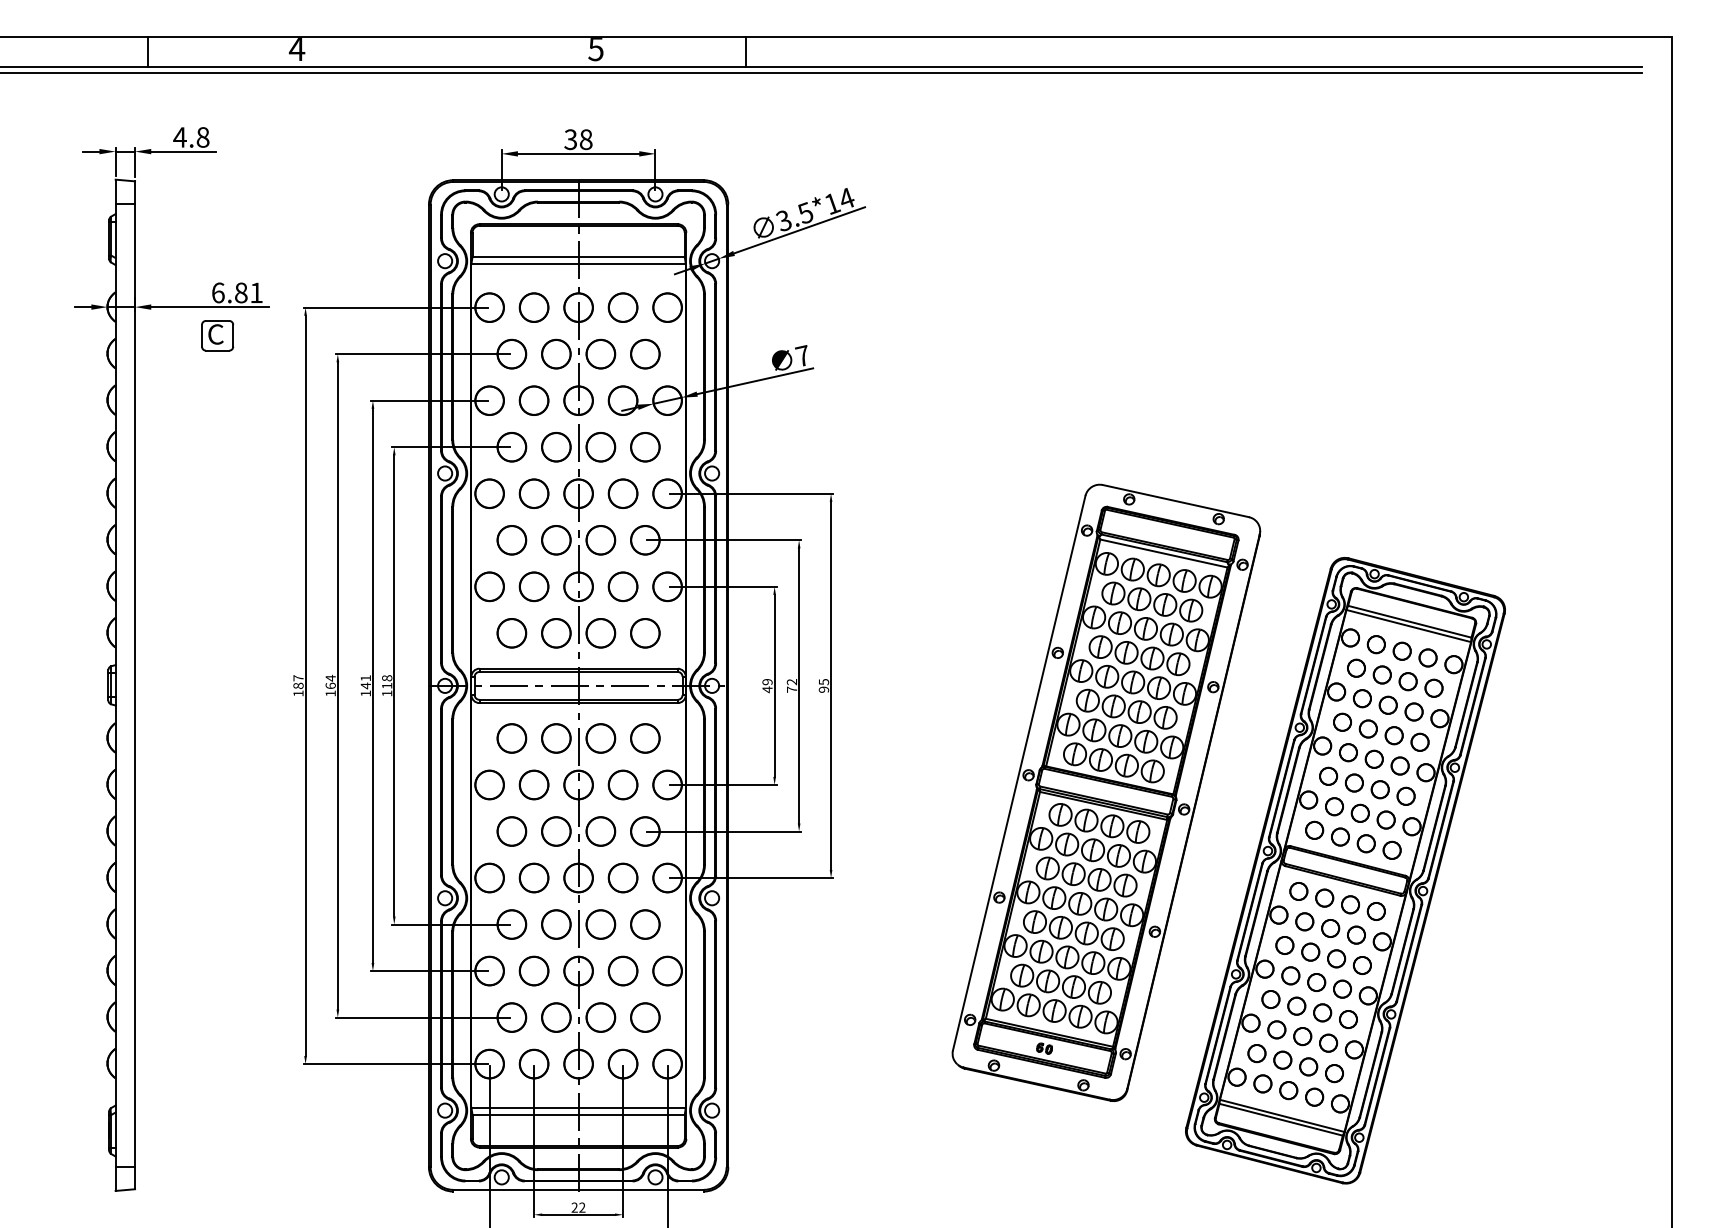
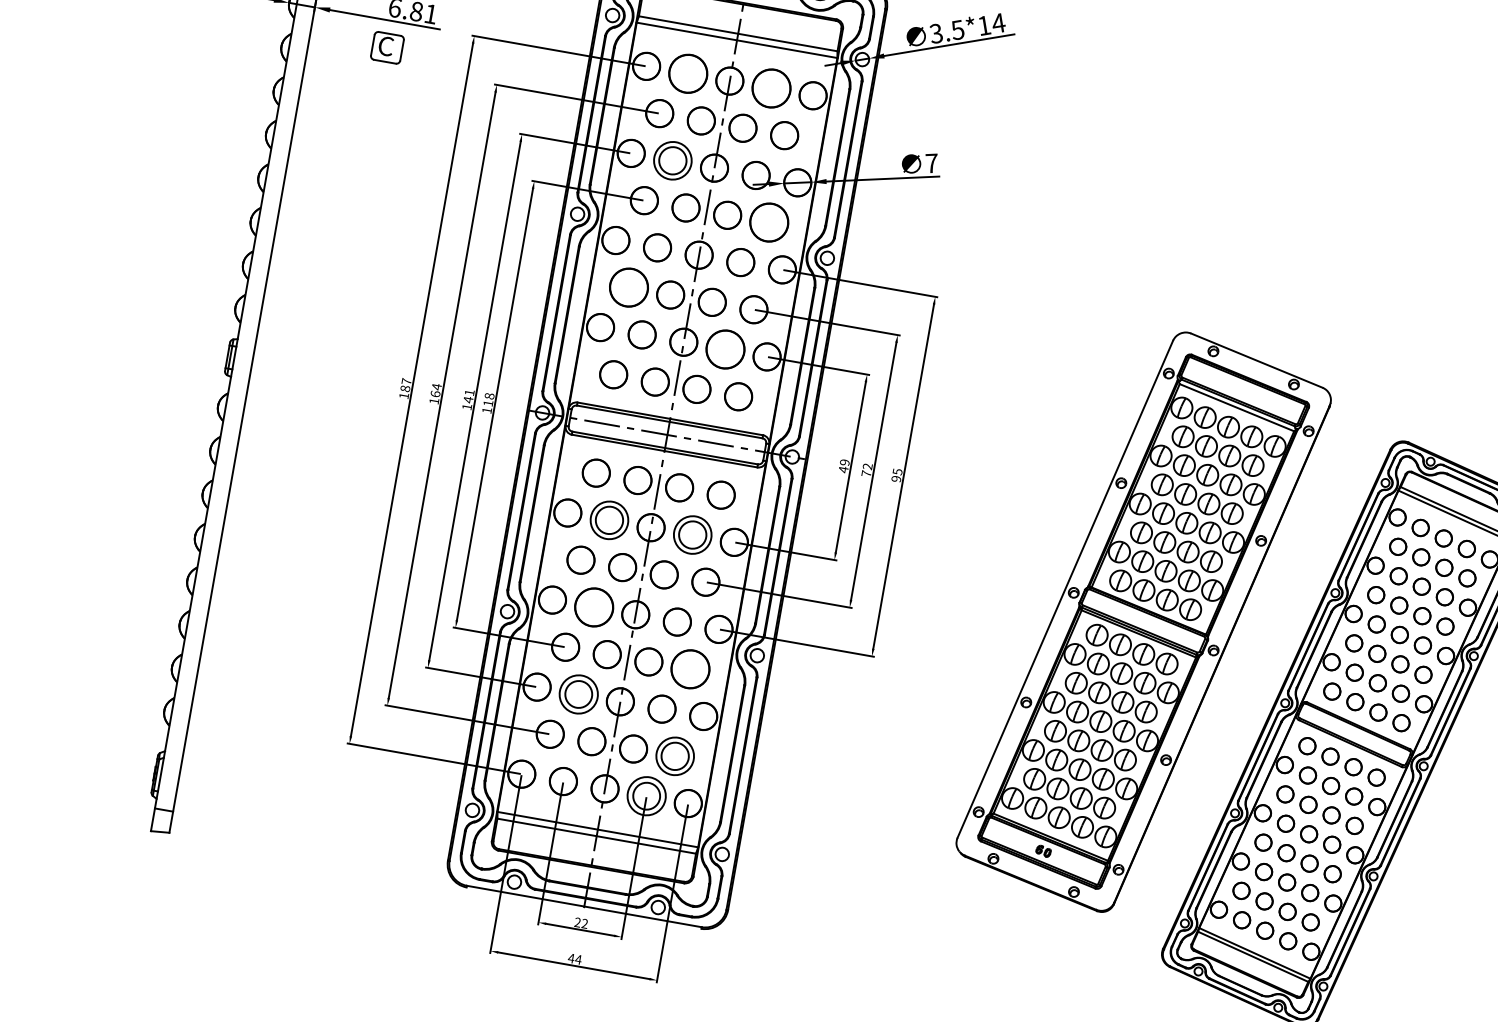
part: (533, 307) -> (687, 73), size x1.4
part: (622, 307) -> (770, 88), size x1.4
circle: (533, 400) -> (672, 160), size x1.4
circle: (645, 447) -> (769, 222), size x1.4
part: (511, 540) -> (628, 287), size x1.4
part: (622, 586) -> (724, 349), size x1.4
circle: (533, 784) -> (608, 519), size x1.4
circle: (622, 784) -> (692, 534), size x1.4
part: (533, 877) -> (593, 606), size x1.4
circle: (645, 924) -> (690, 669), size x1.4
circle: (533, 970) -> (578, 693), size x1.4
circle: (645, 1017) -> (675, 756), size x1.4
circle: (622, 1063) -> (646, 795), size x1.4

